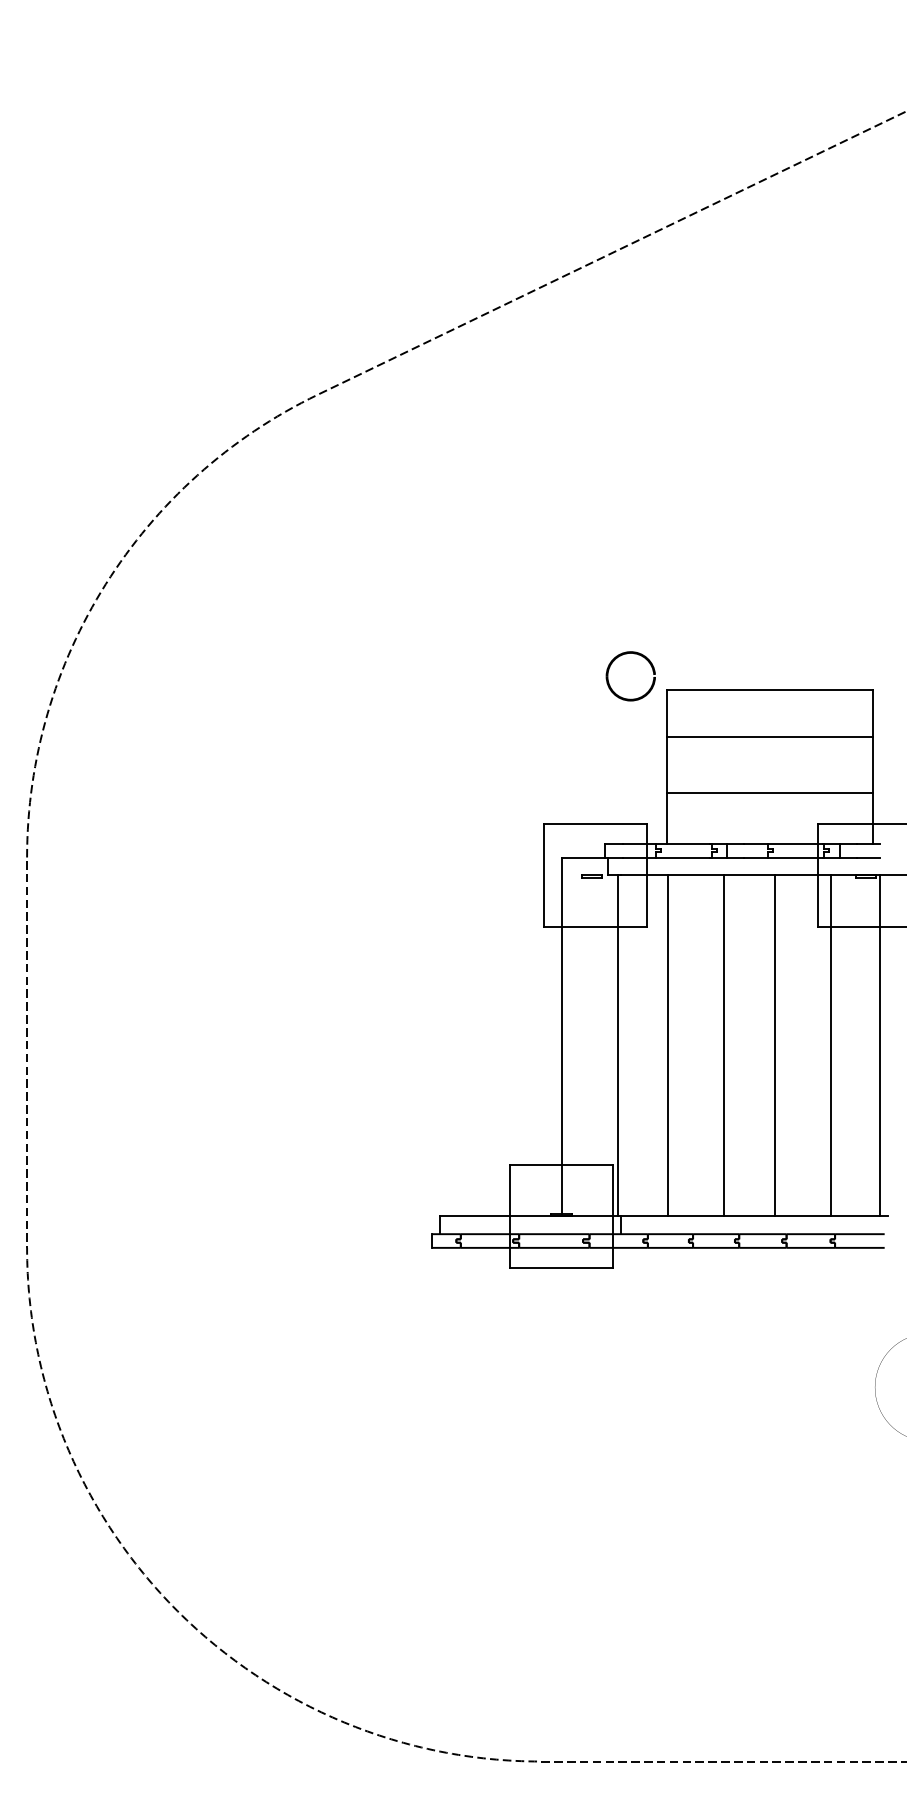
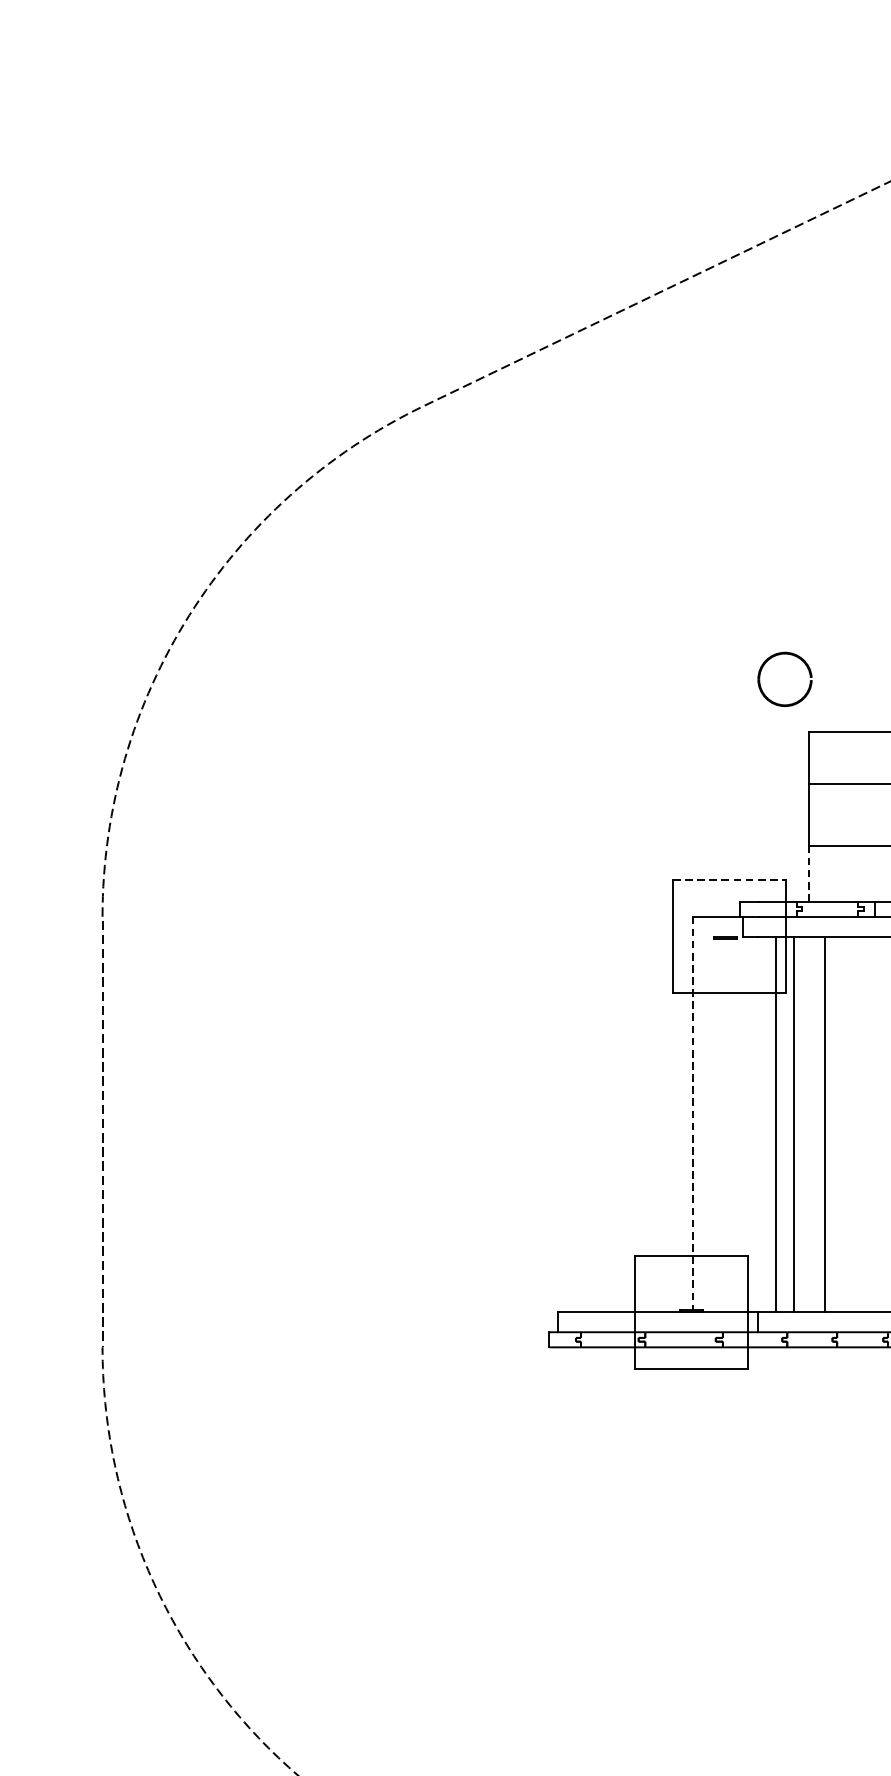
part: (609, 670) -> (761, 672), moved
line: (667, 817) -> (808, 872), solid -> dashed
line: (596, 824) -> (730, 880), solid -> dashed
line: (562, 1036) -> (693, 1114), solid -> dashed
line: (618, 1045) -> (794, 1124), moved
line: (668, 1045) -> (775, 1124), moved
line: (724, 1045) -> (825, 1124), moved

